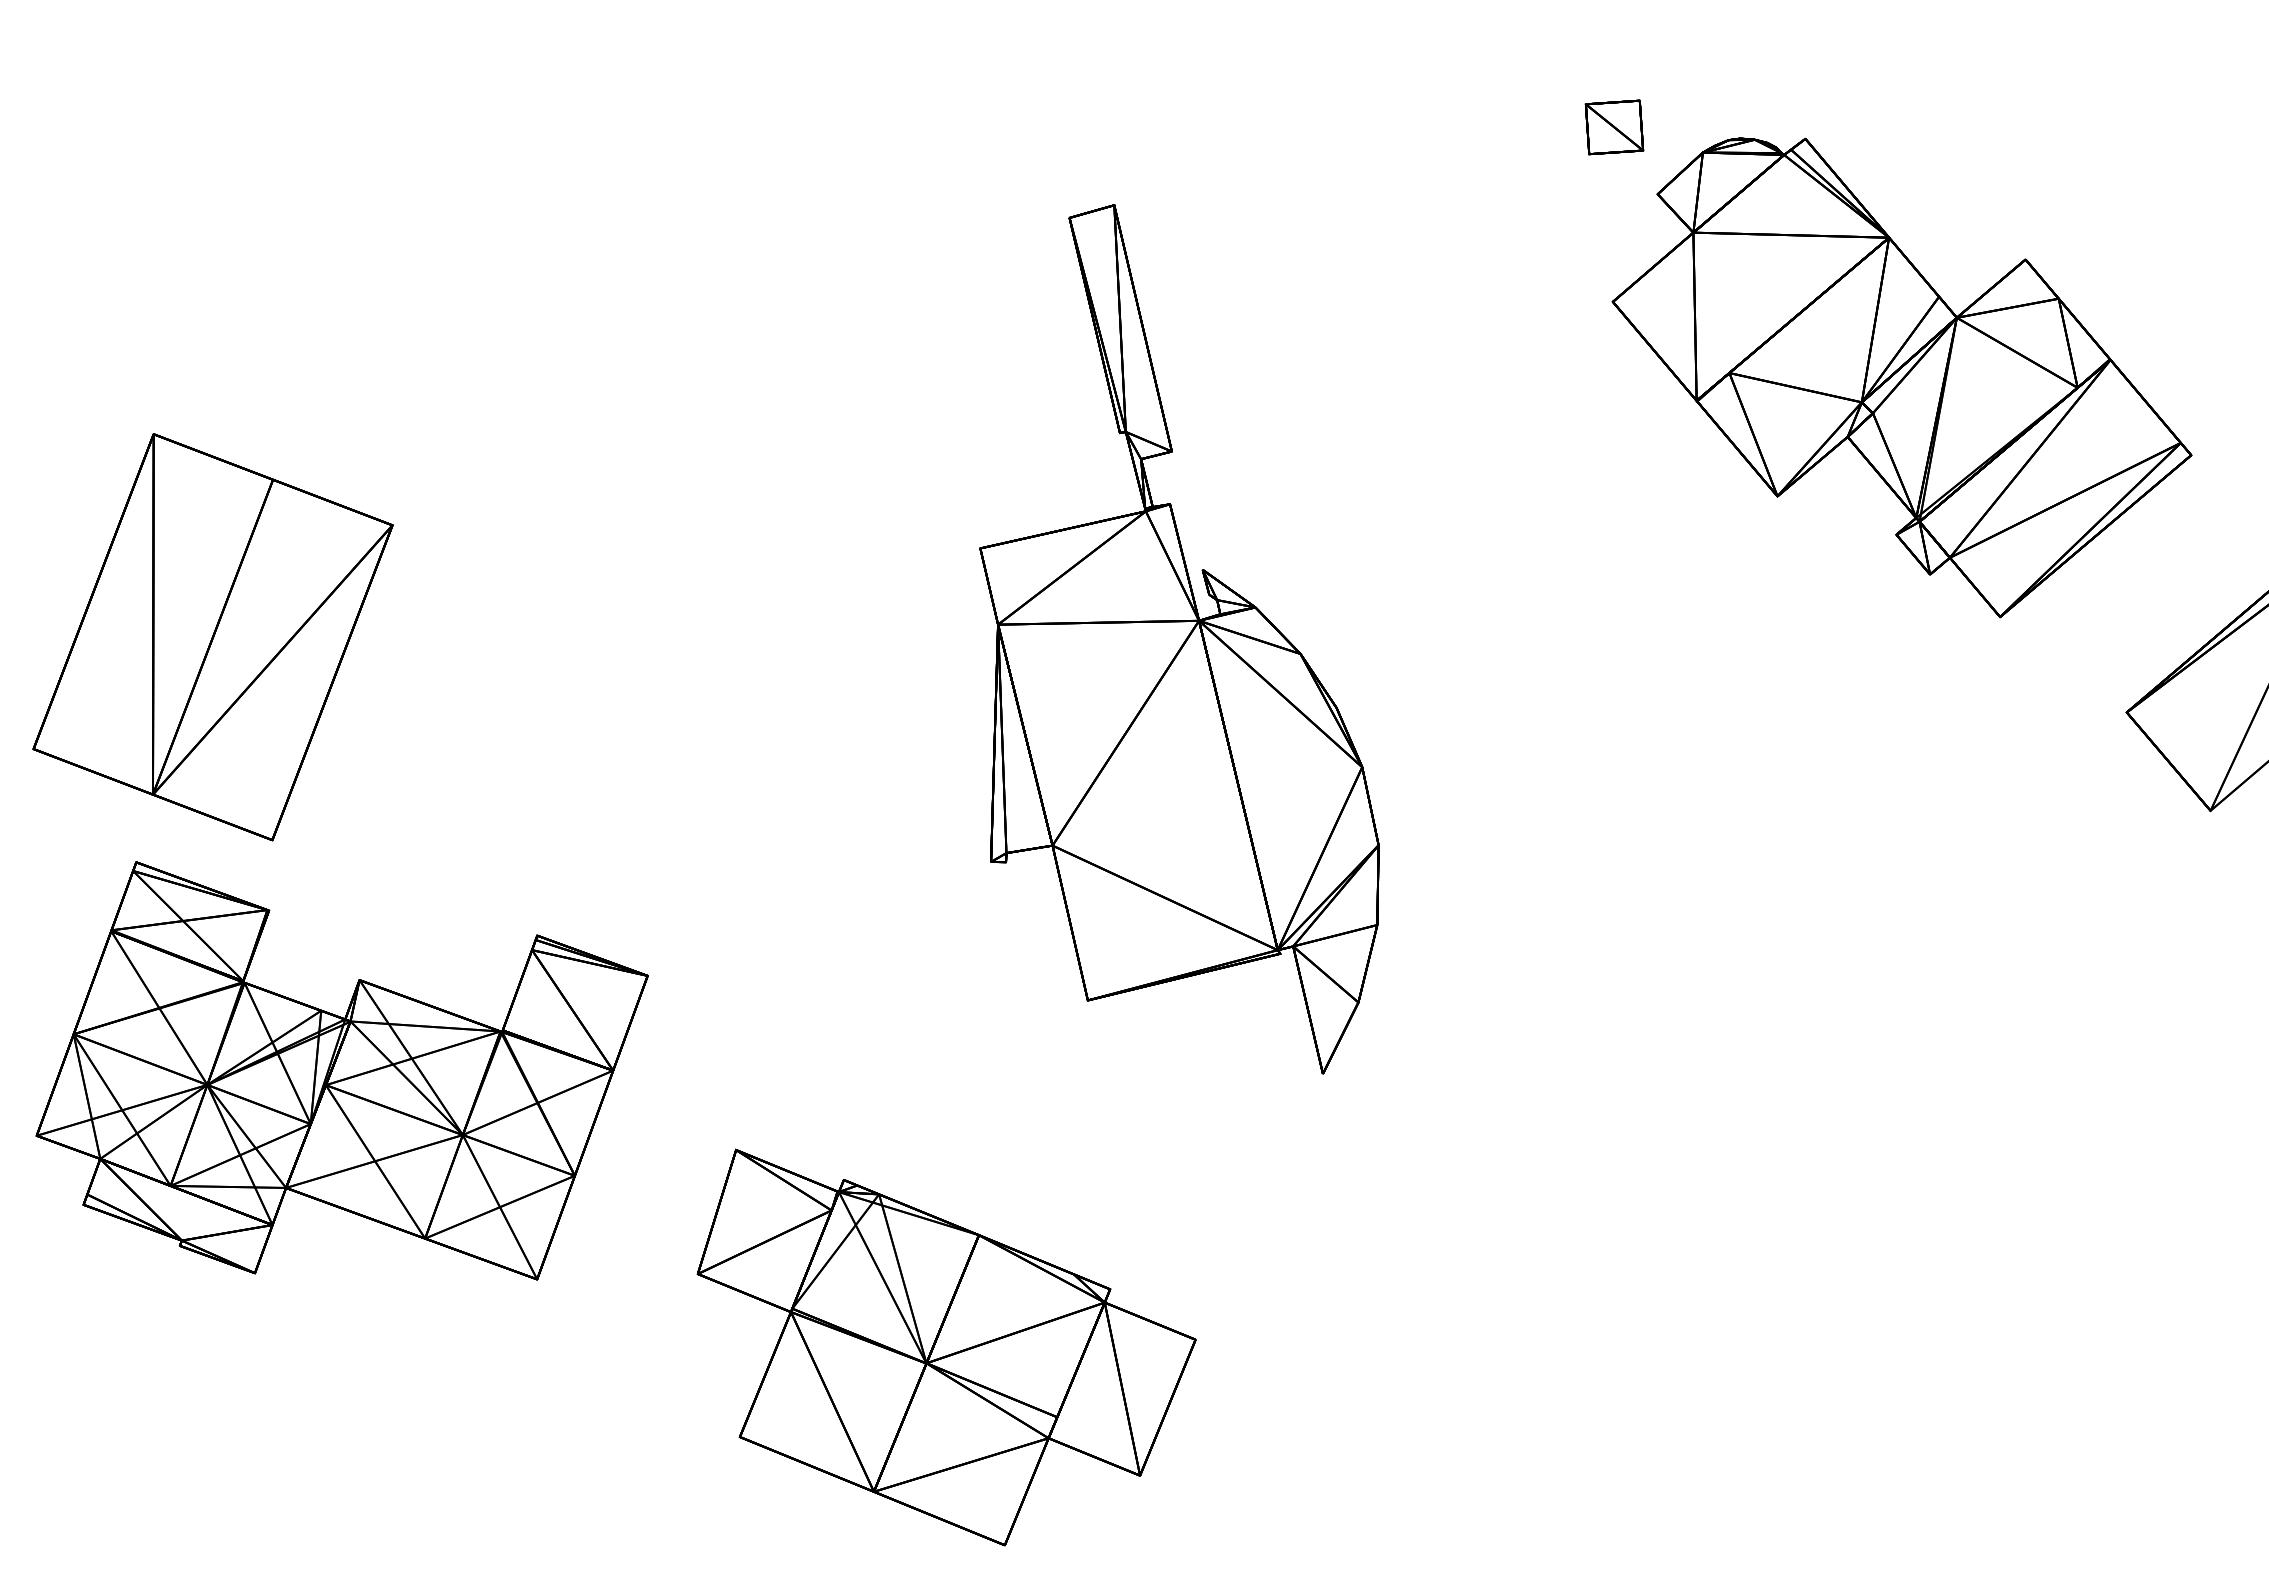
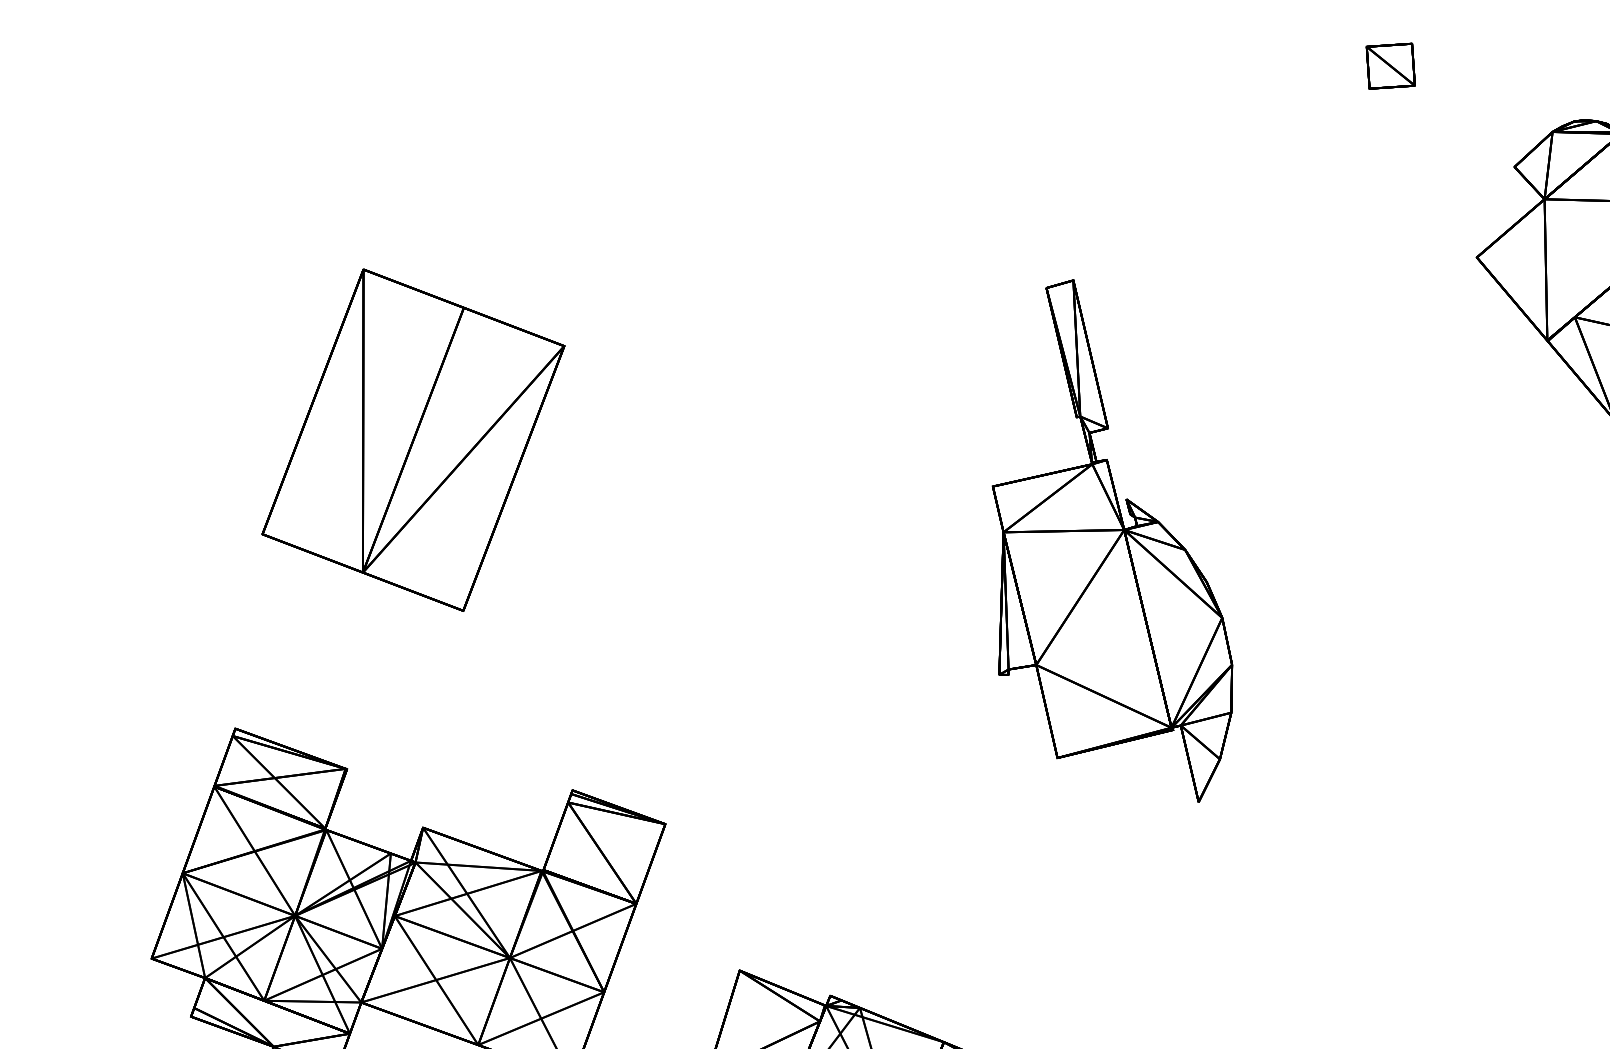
part: (1614, 127) -> (1390, 66), moved
part: (212, 637) -> (412, 440), moved
part: (1179, 638) -> (1112, 540), size x0.71

